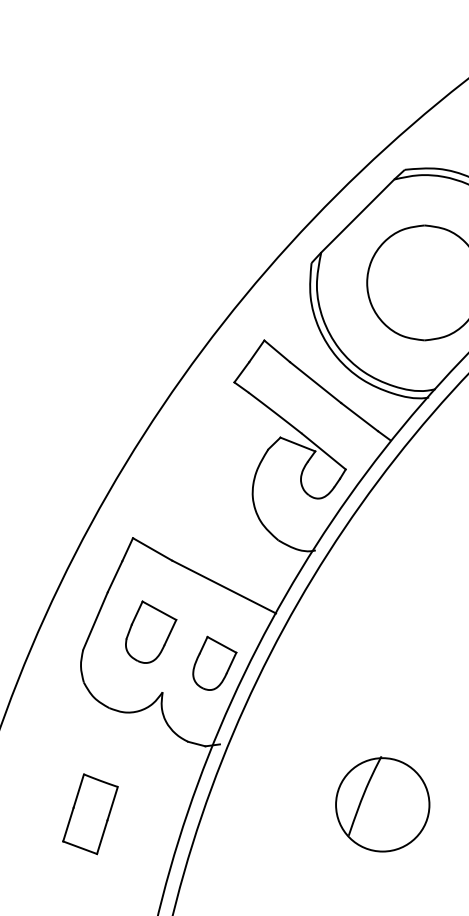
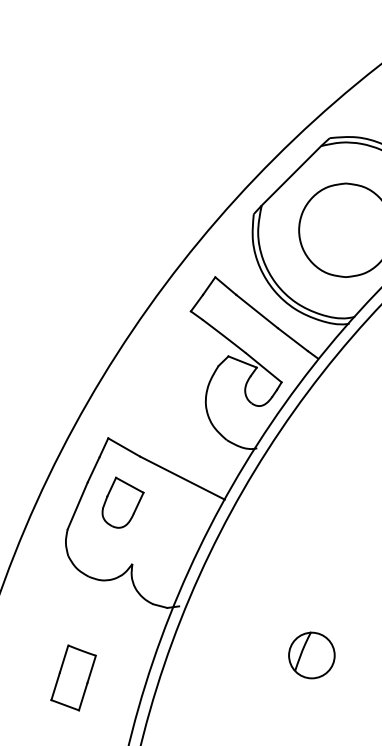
part: (151, 631) -> (123, 502), moved
part: (214, 662) -> (174, 539), removed
part: (382, 804) -> (311, 655), size x0.6
part: (90, 814) -> (73, 678), moved

